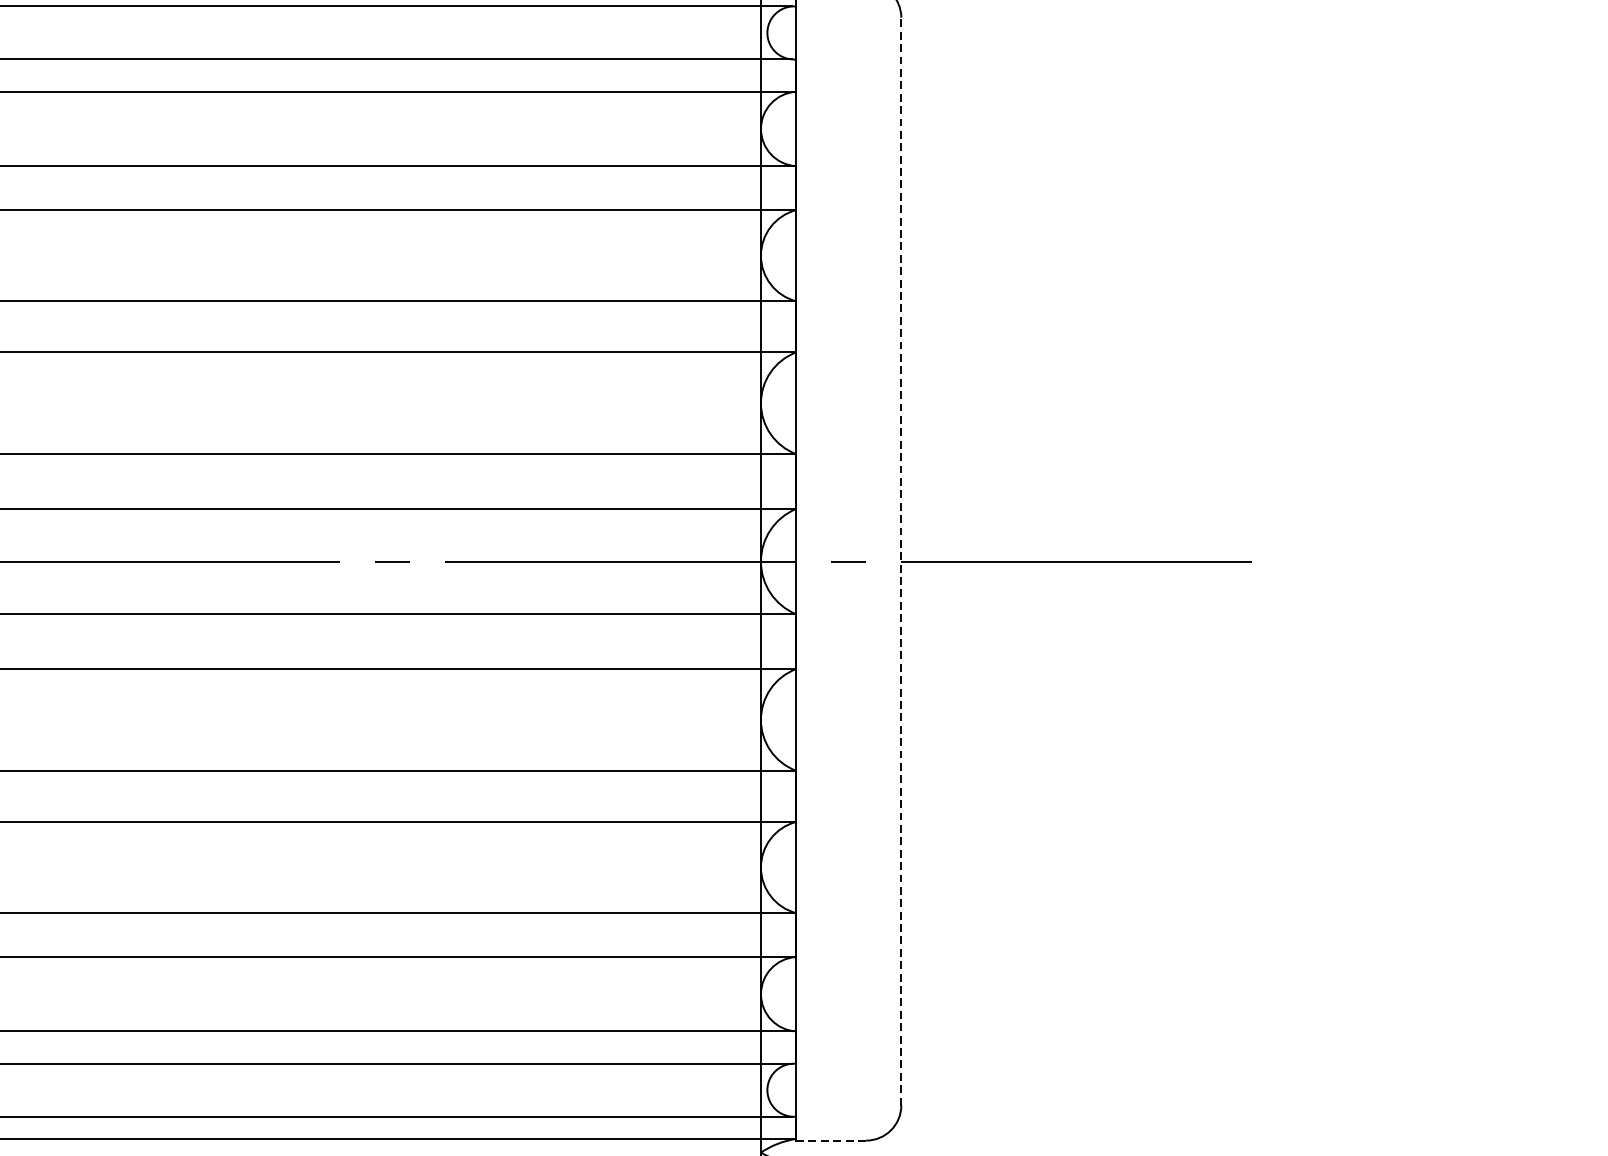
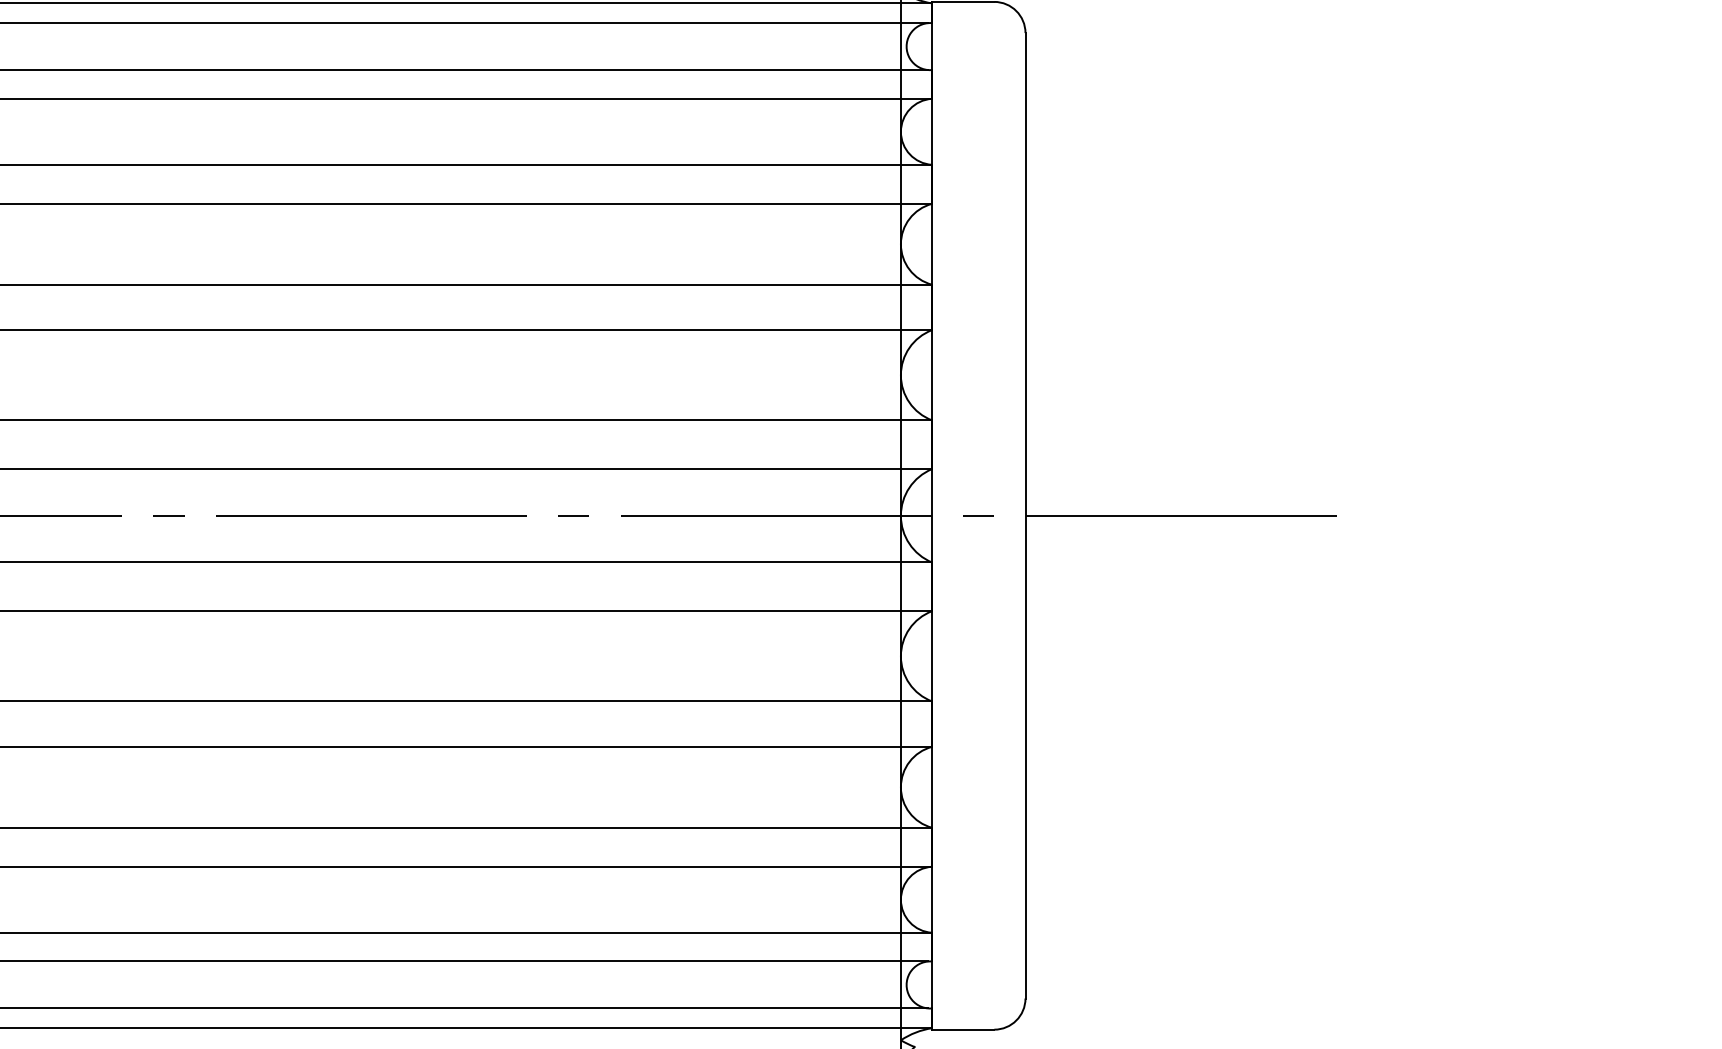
line: (901, 561) -> (1025, 515), dashed -> solid
line: (831, 1140) -> (963, 1029), dashed -> solid

